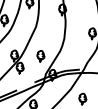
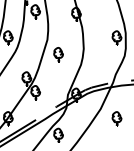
part: (40, 56) -> (58, 54), moved

